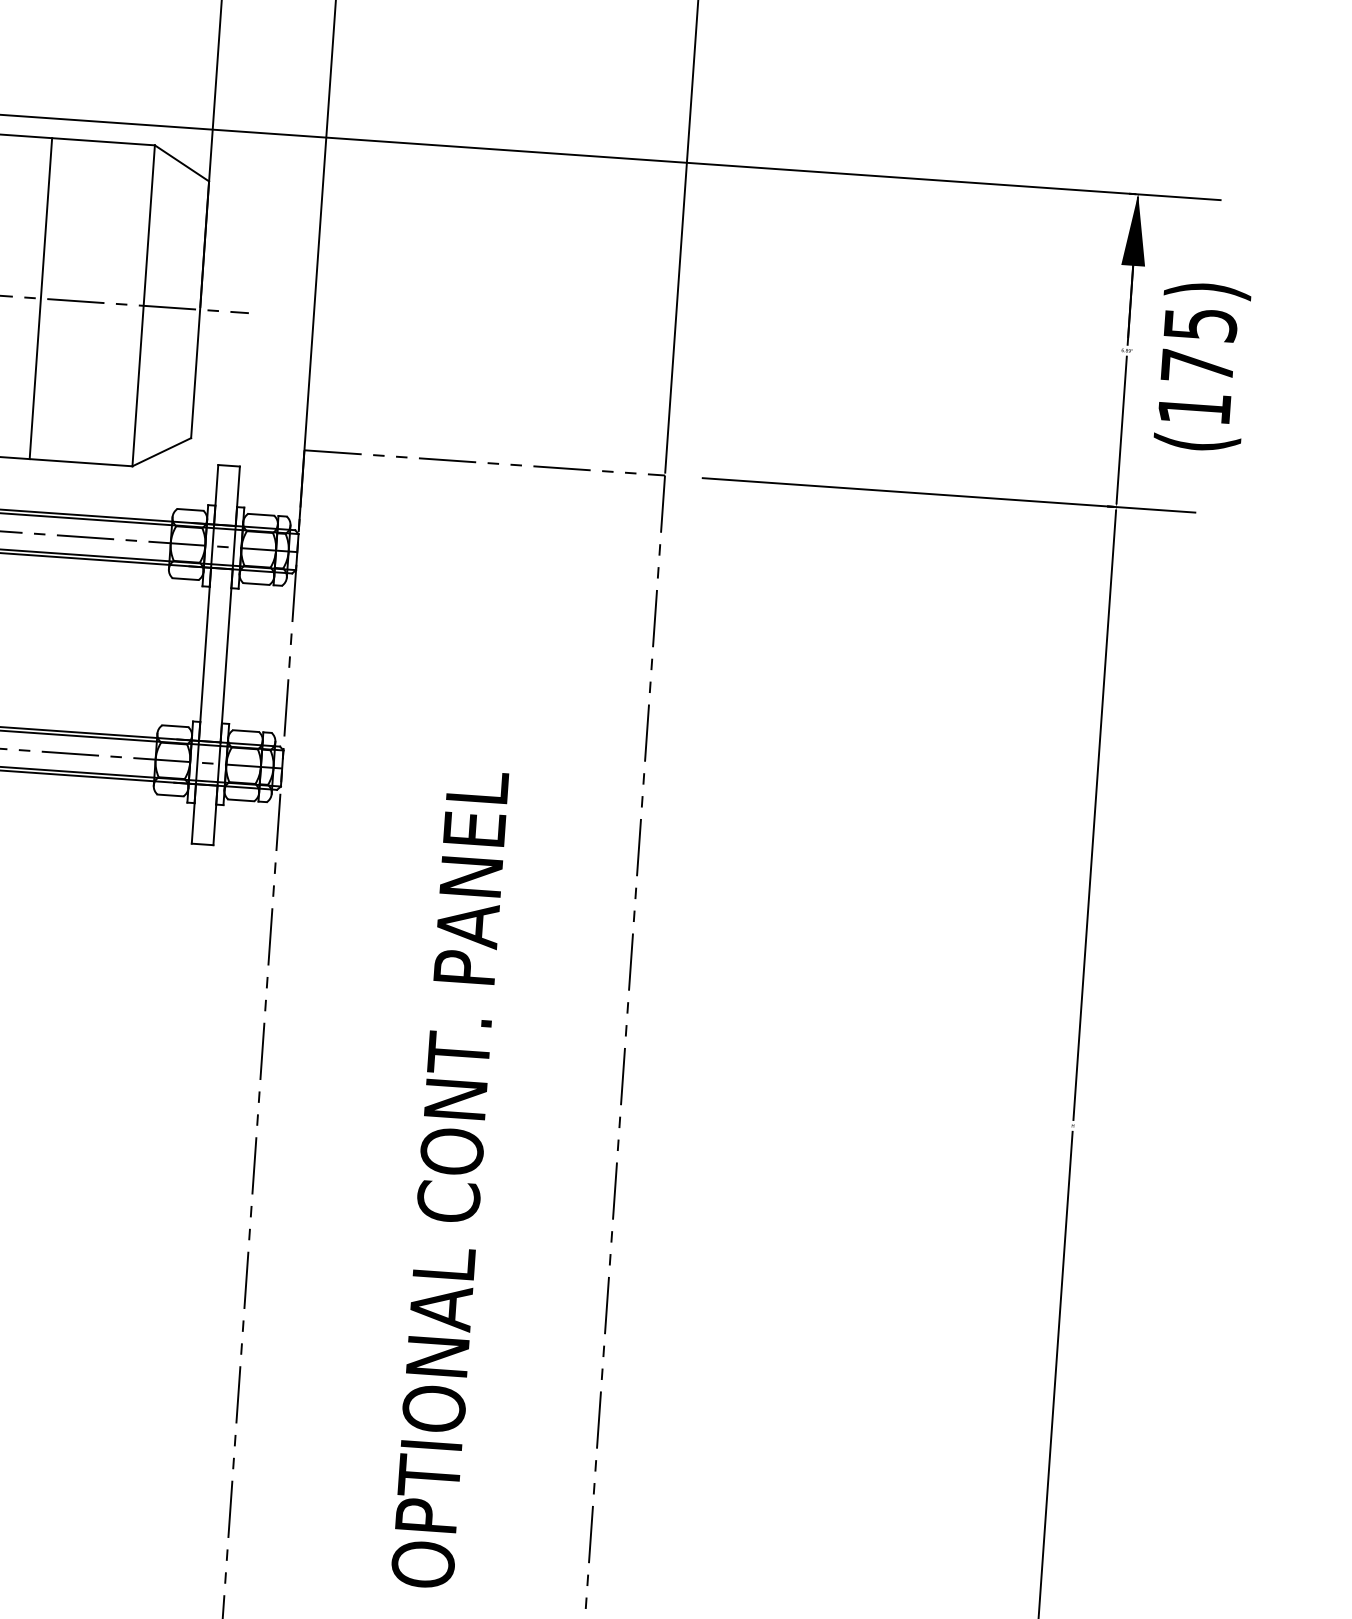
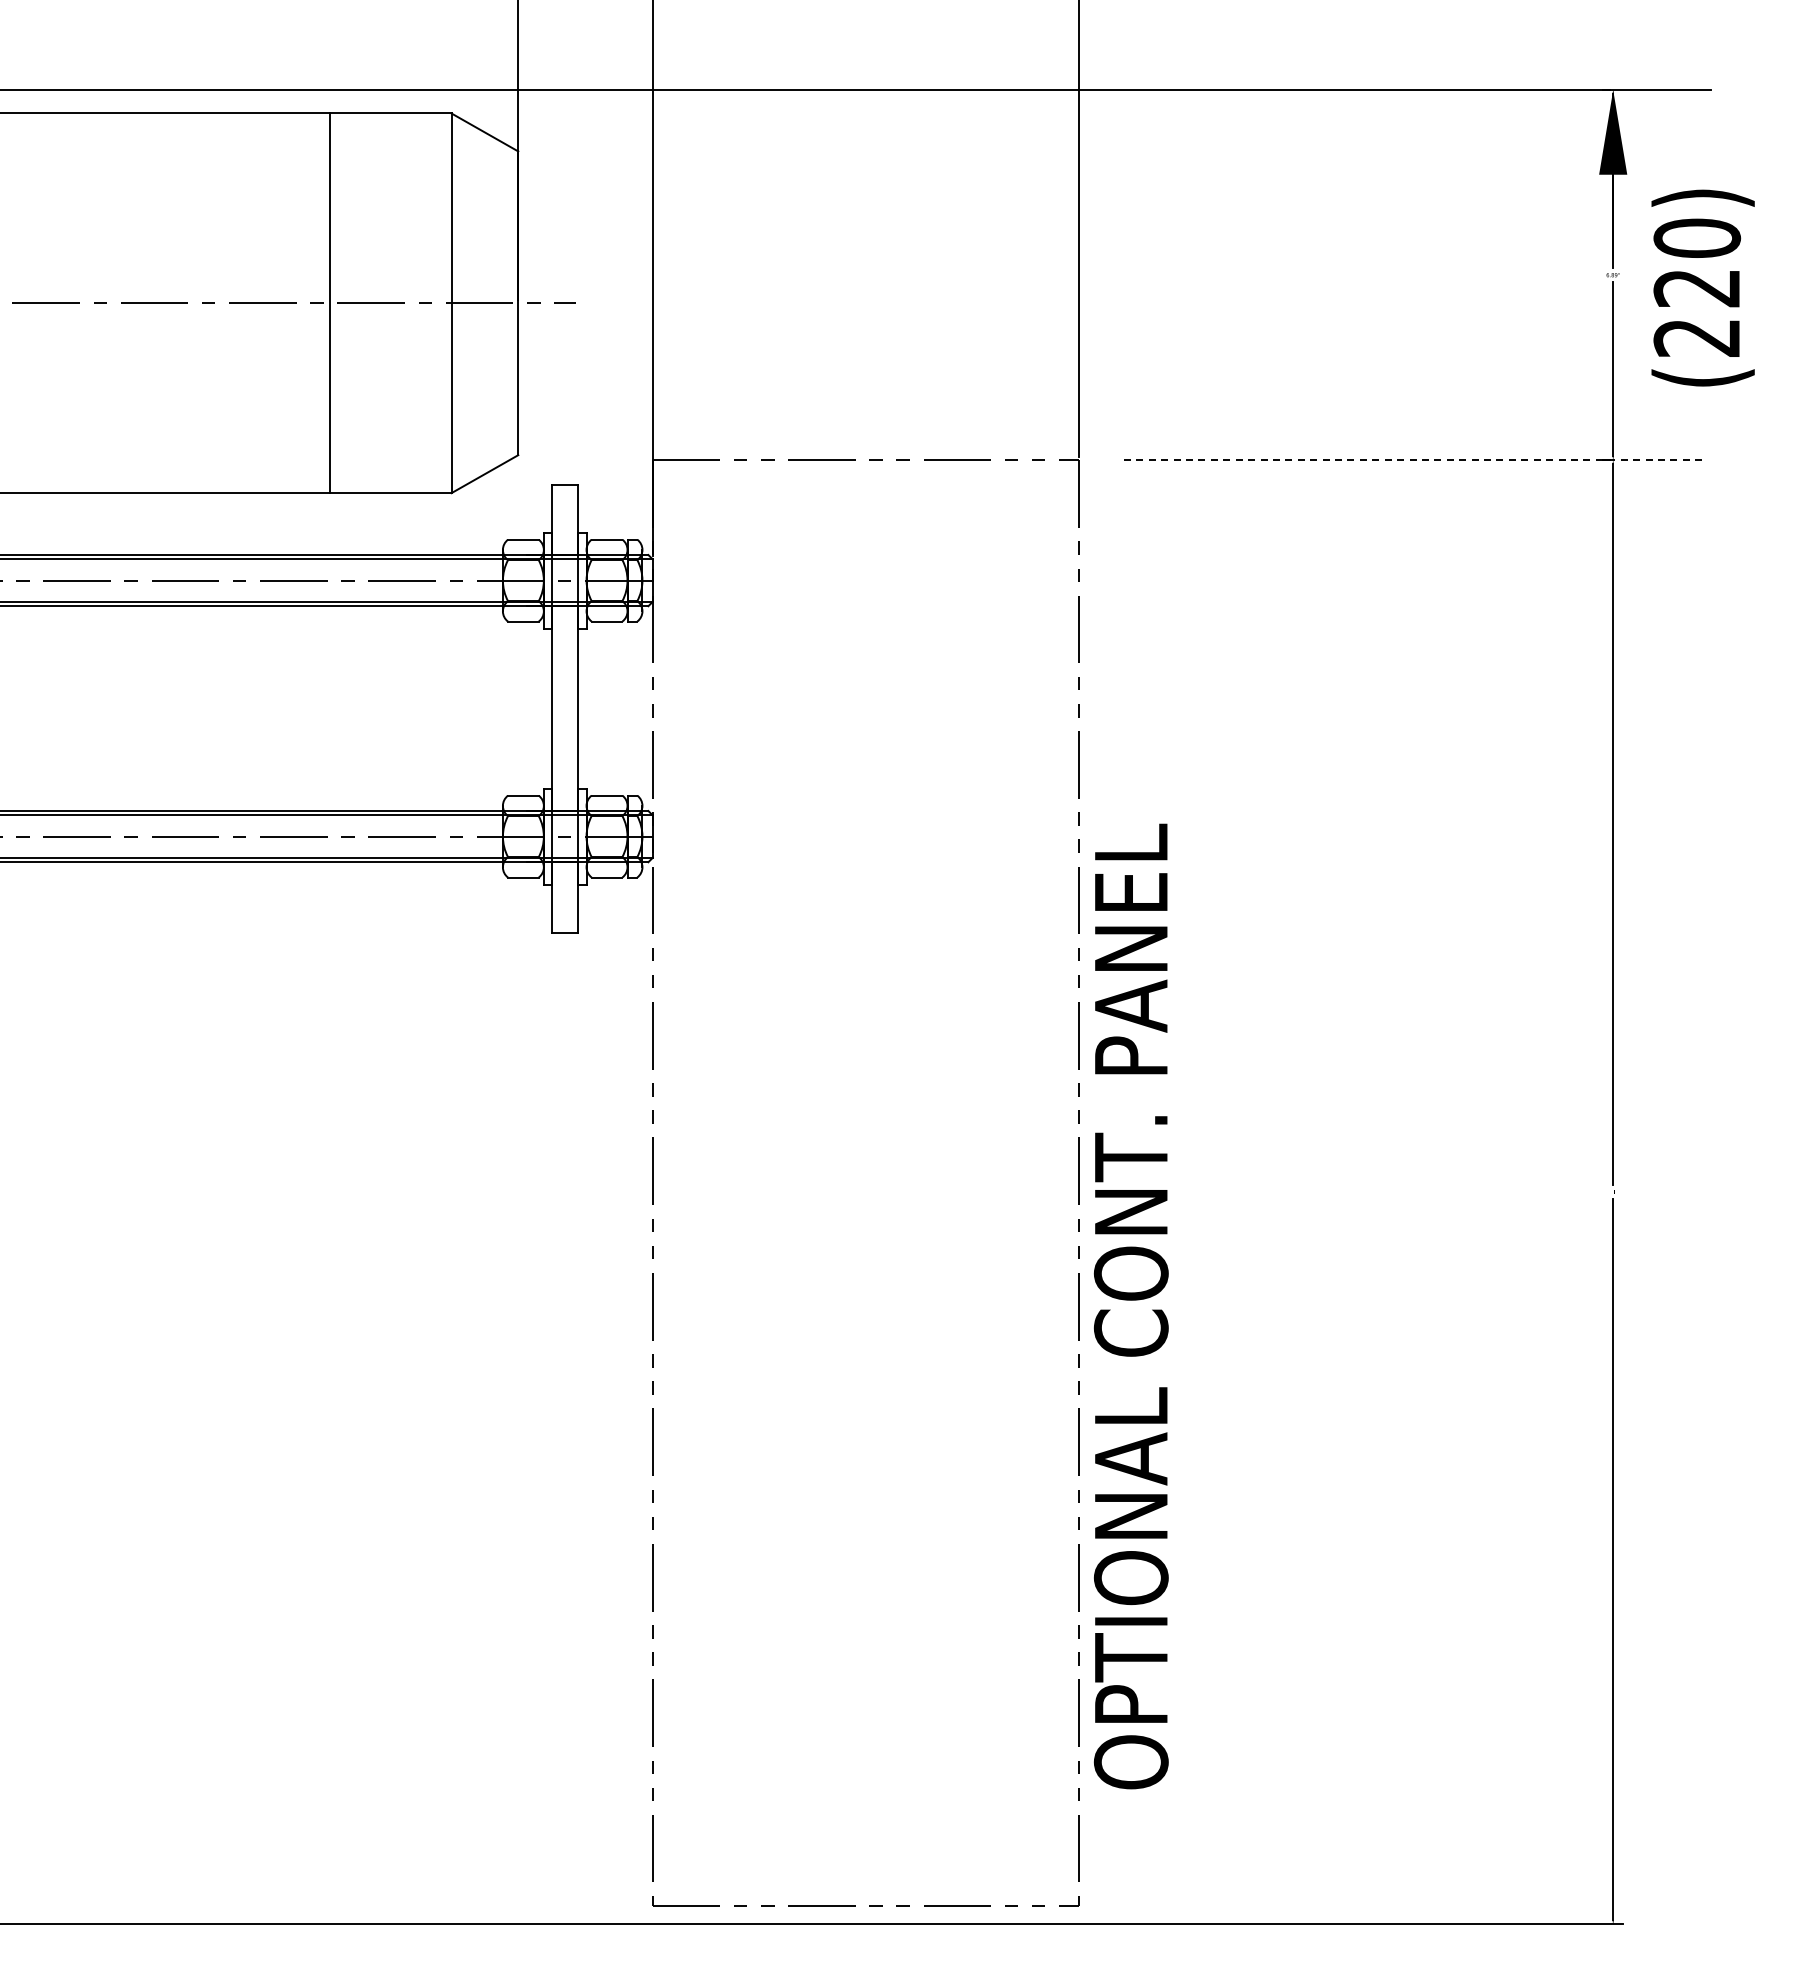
text: (1197, 366) -> (1697, 287), (175) -> (220)
line: (949, 495) -> (1415, 460), solid -> dashed
text: (450, 1179) -> (1131, 1306), moved

